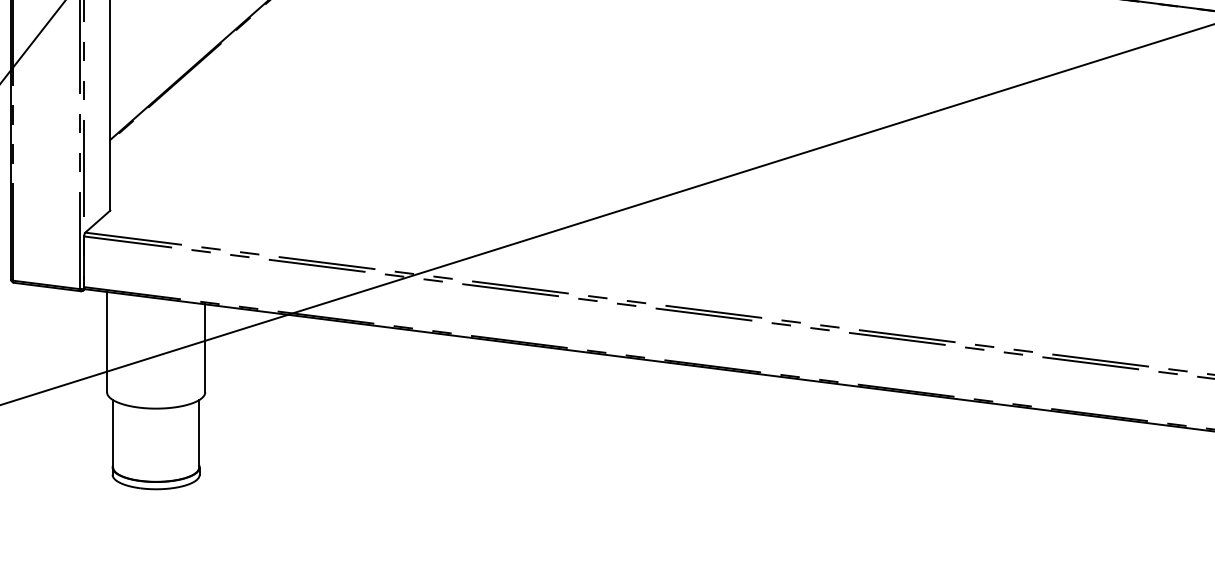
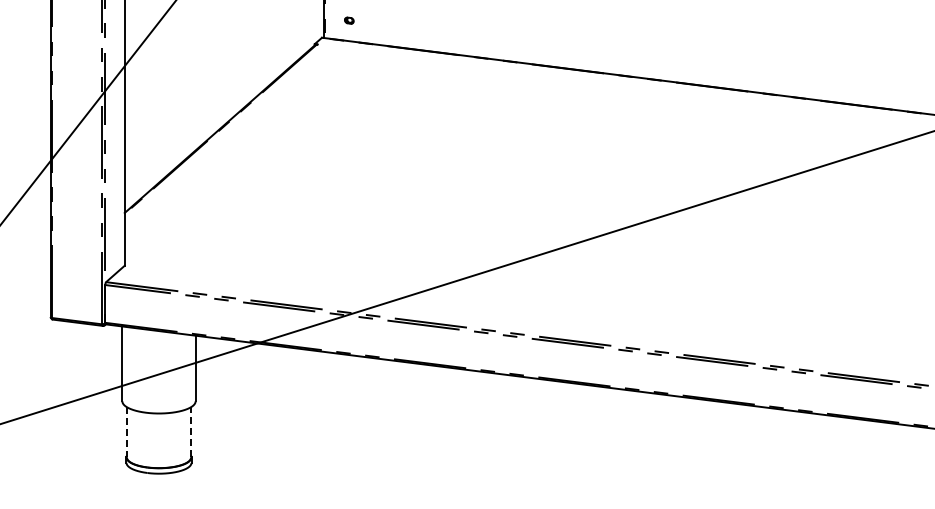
line: (199, 432) -> (191, 431), solid -> dashed
line: (112, 434) -> (126, 432), solid -> dashed

